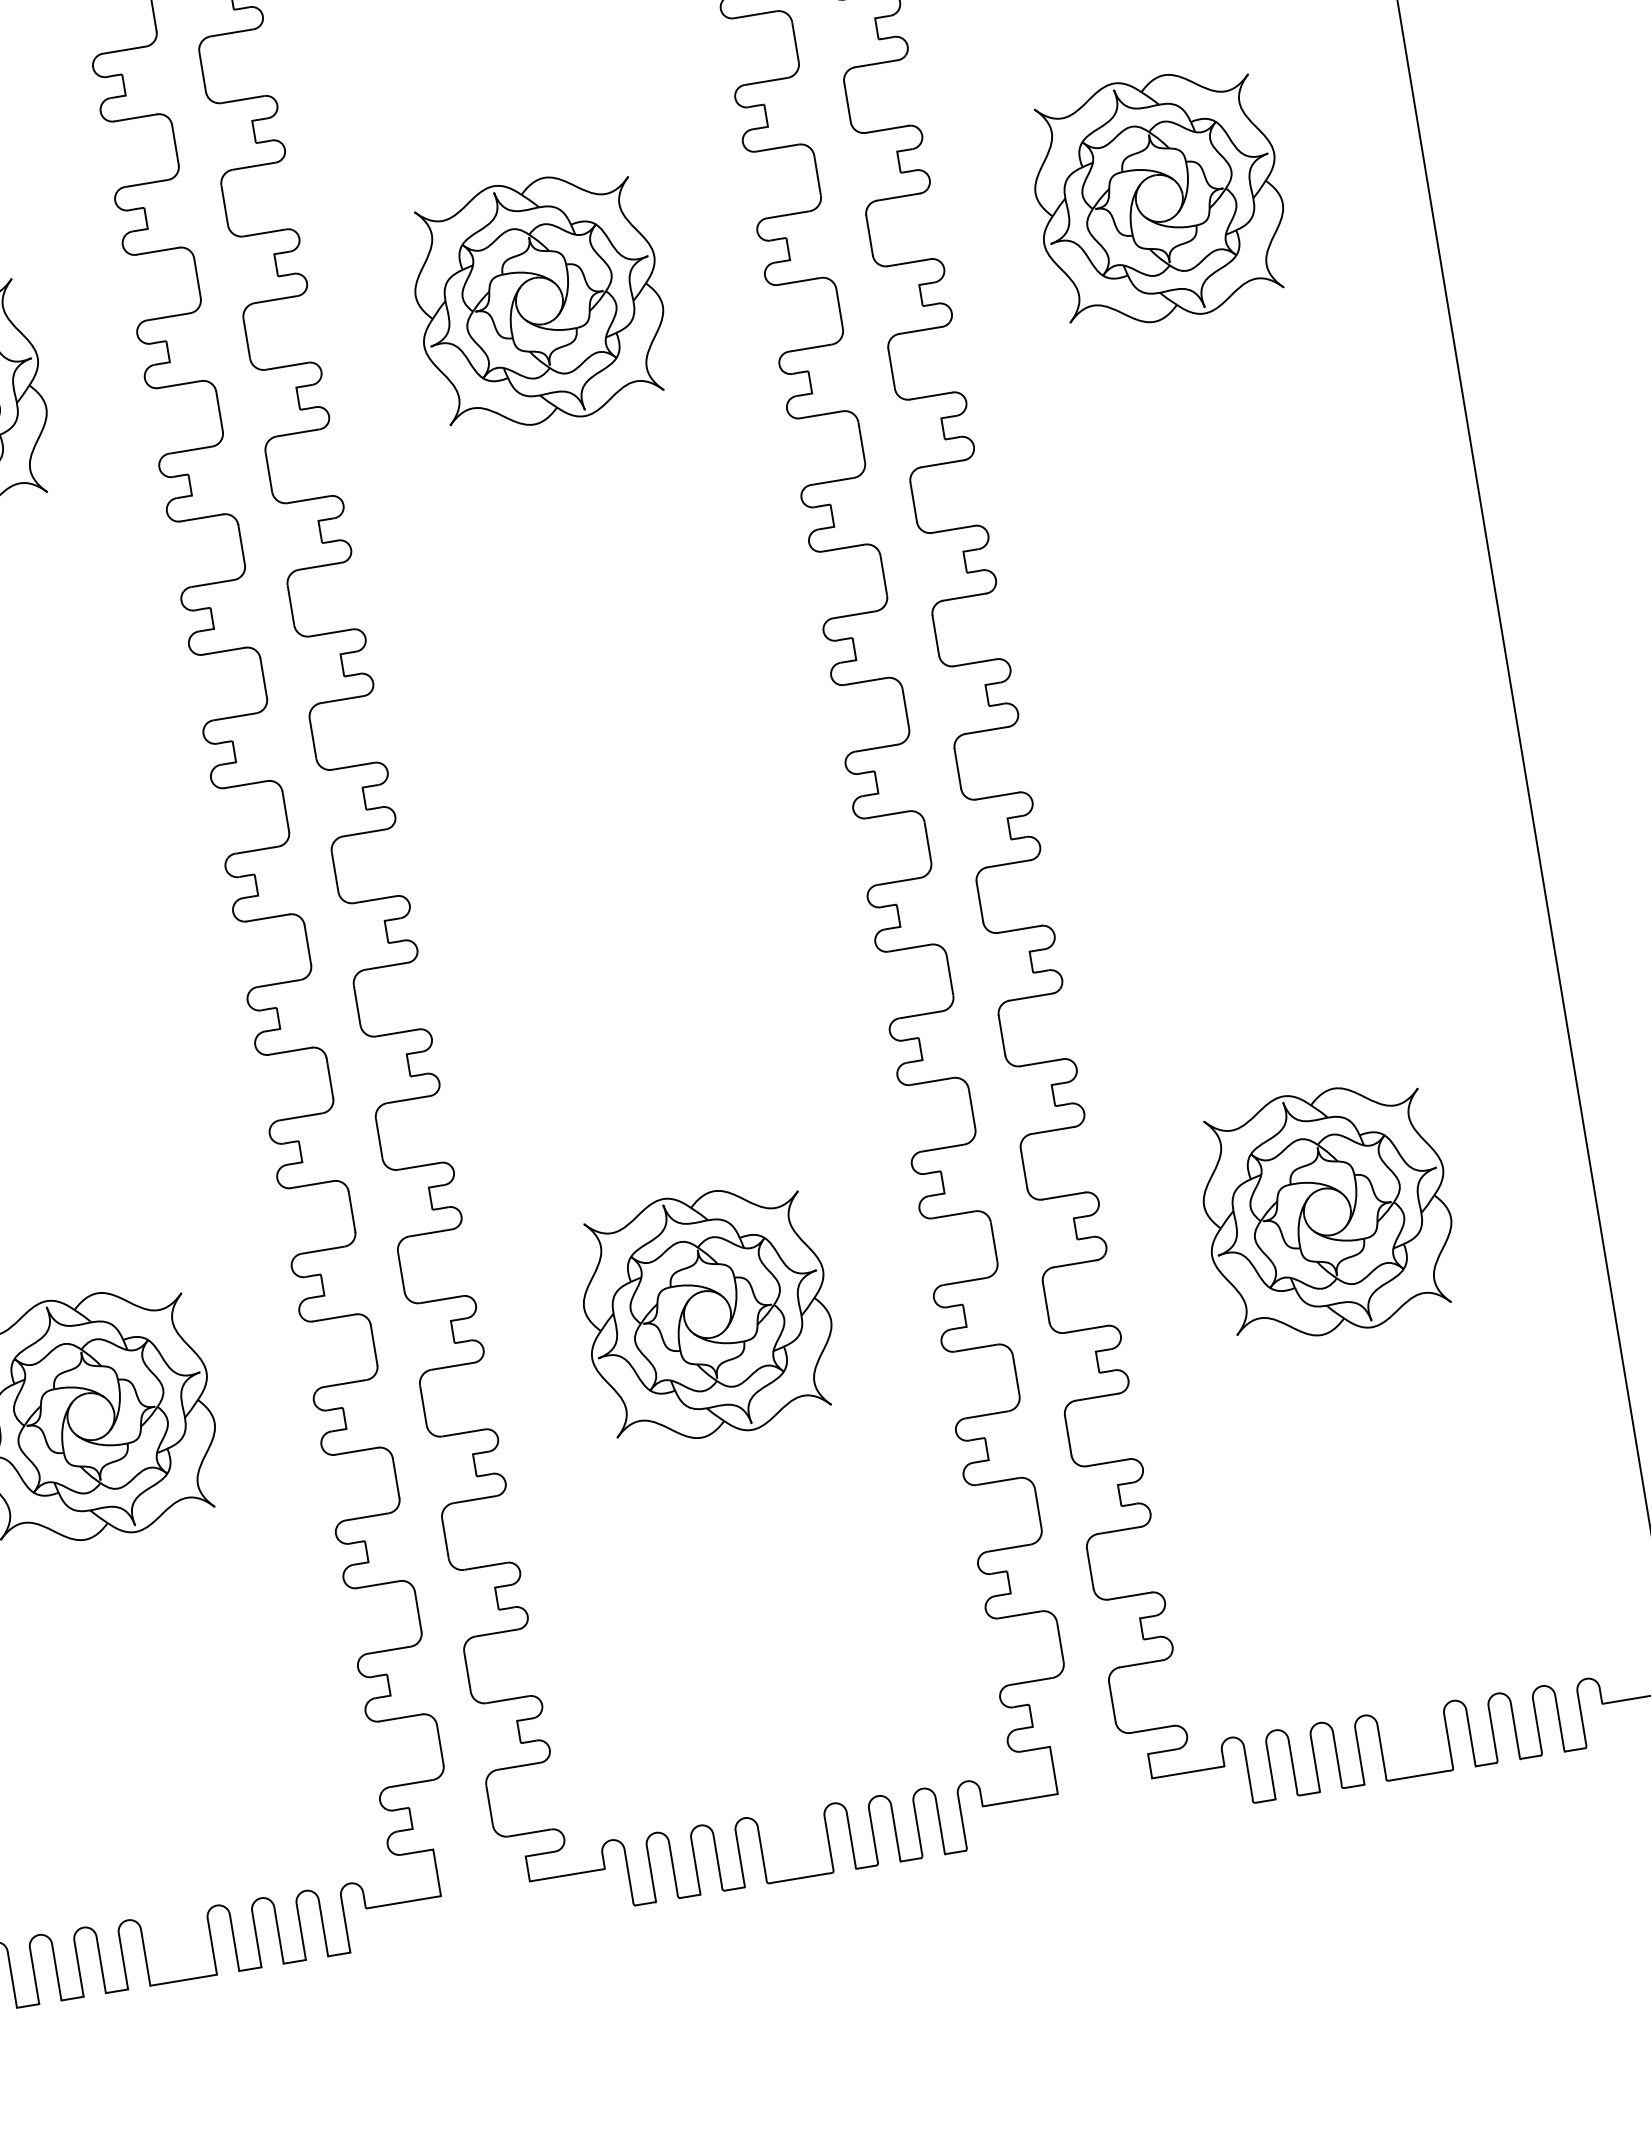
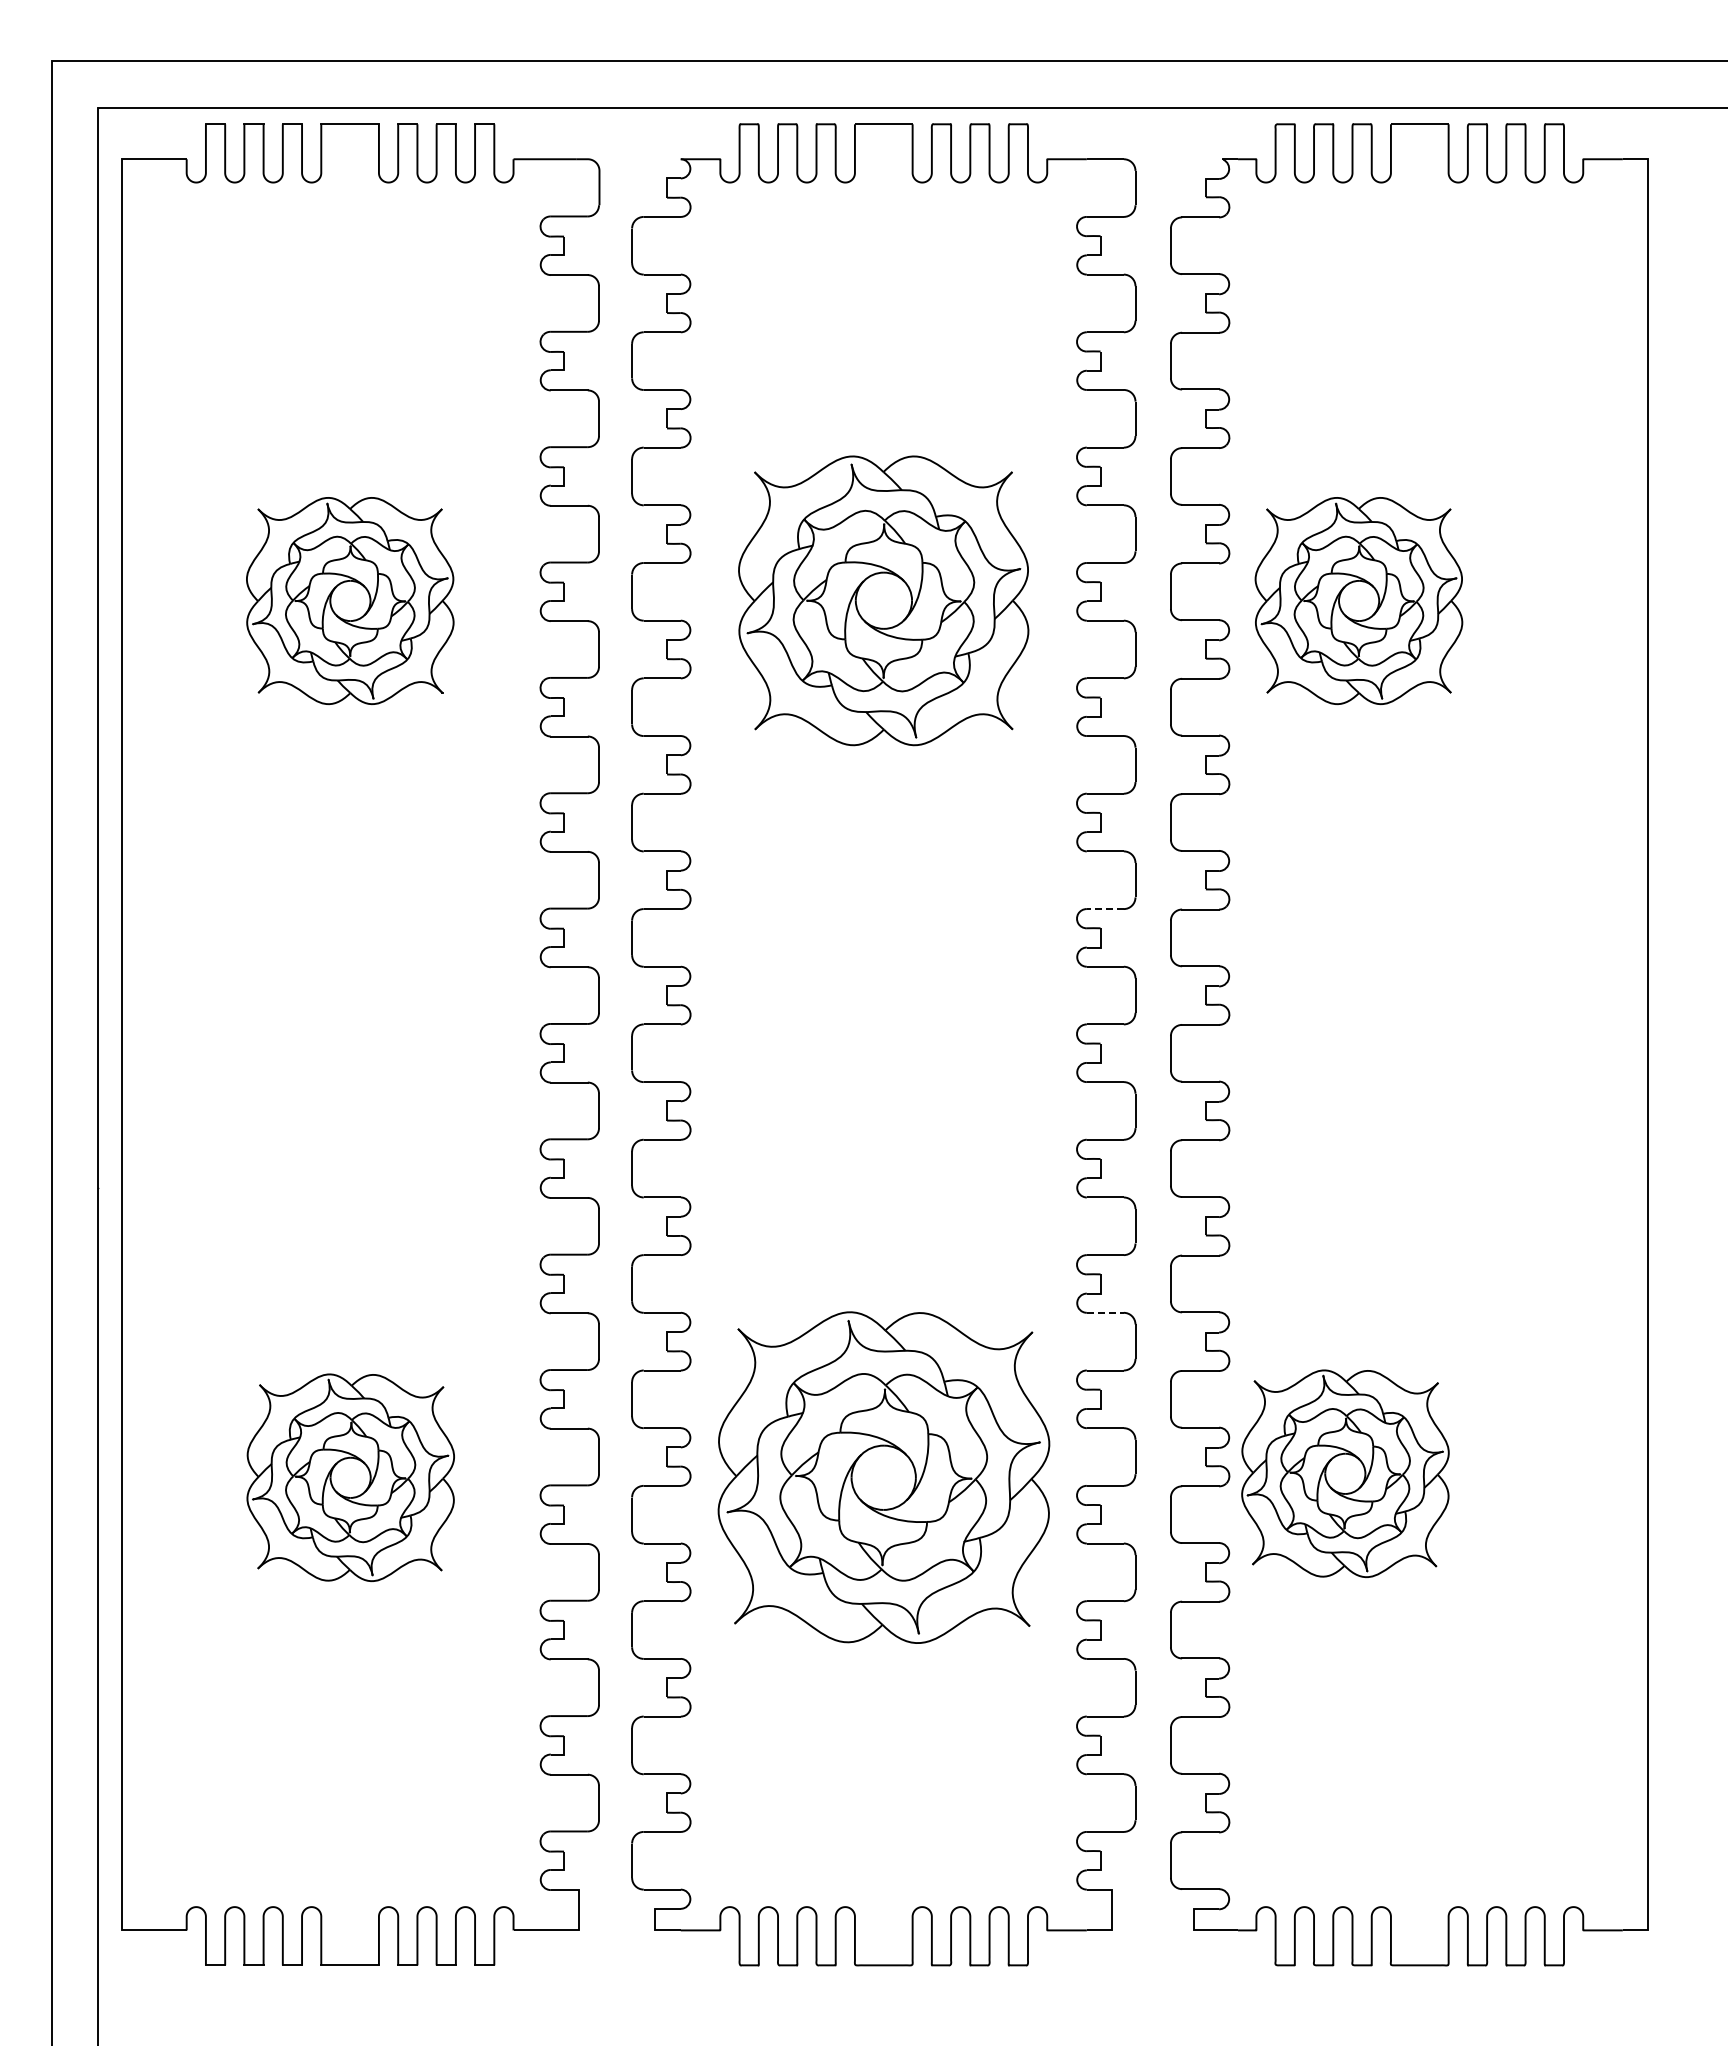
part: (1158, 199) -> (1358, 601), moved
part: (539, 301) -> (883, 601), size x1.4
line: (854, 615) -> (1105, 909), solid -> dashed
line: (931, 1081) -> (1105, 1312), solid -> dashed
part: (1327, 1211) -> (1345, 1473), moved
part: (708, 1314) -> (884, 1477), size x1.6

